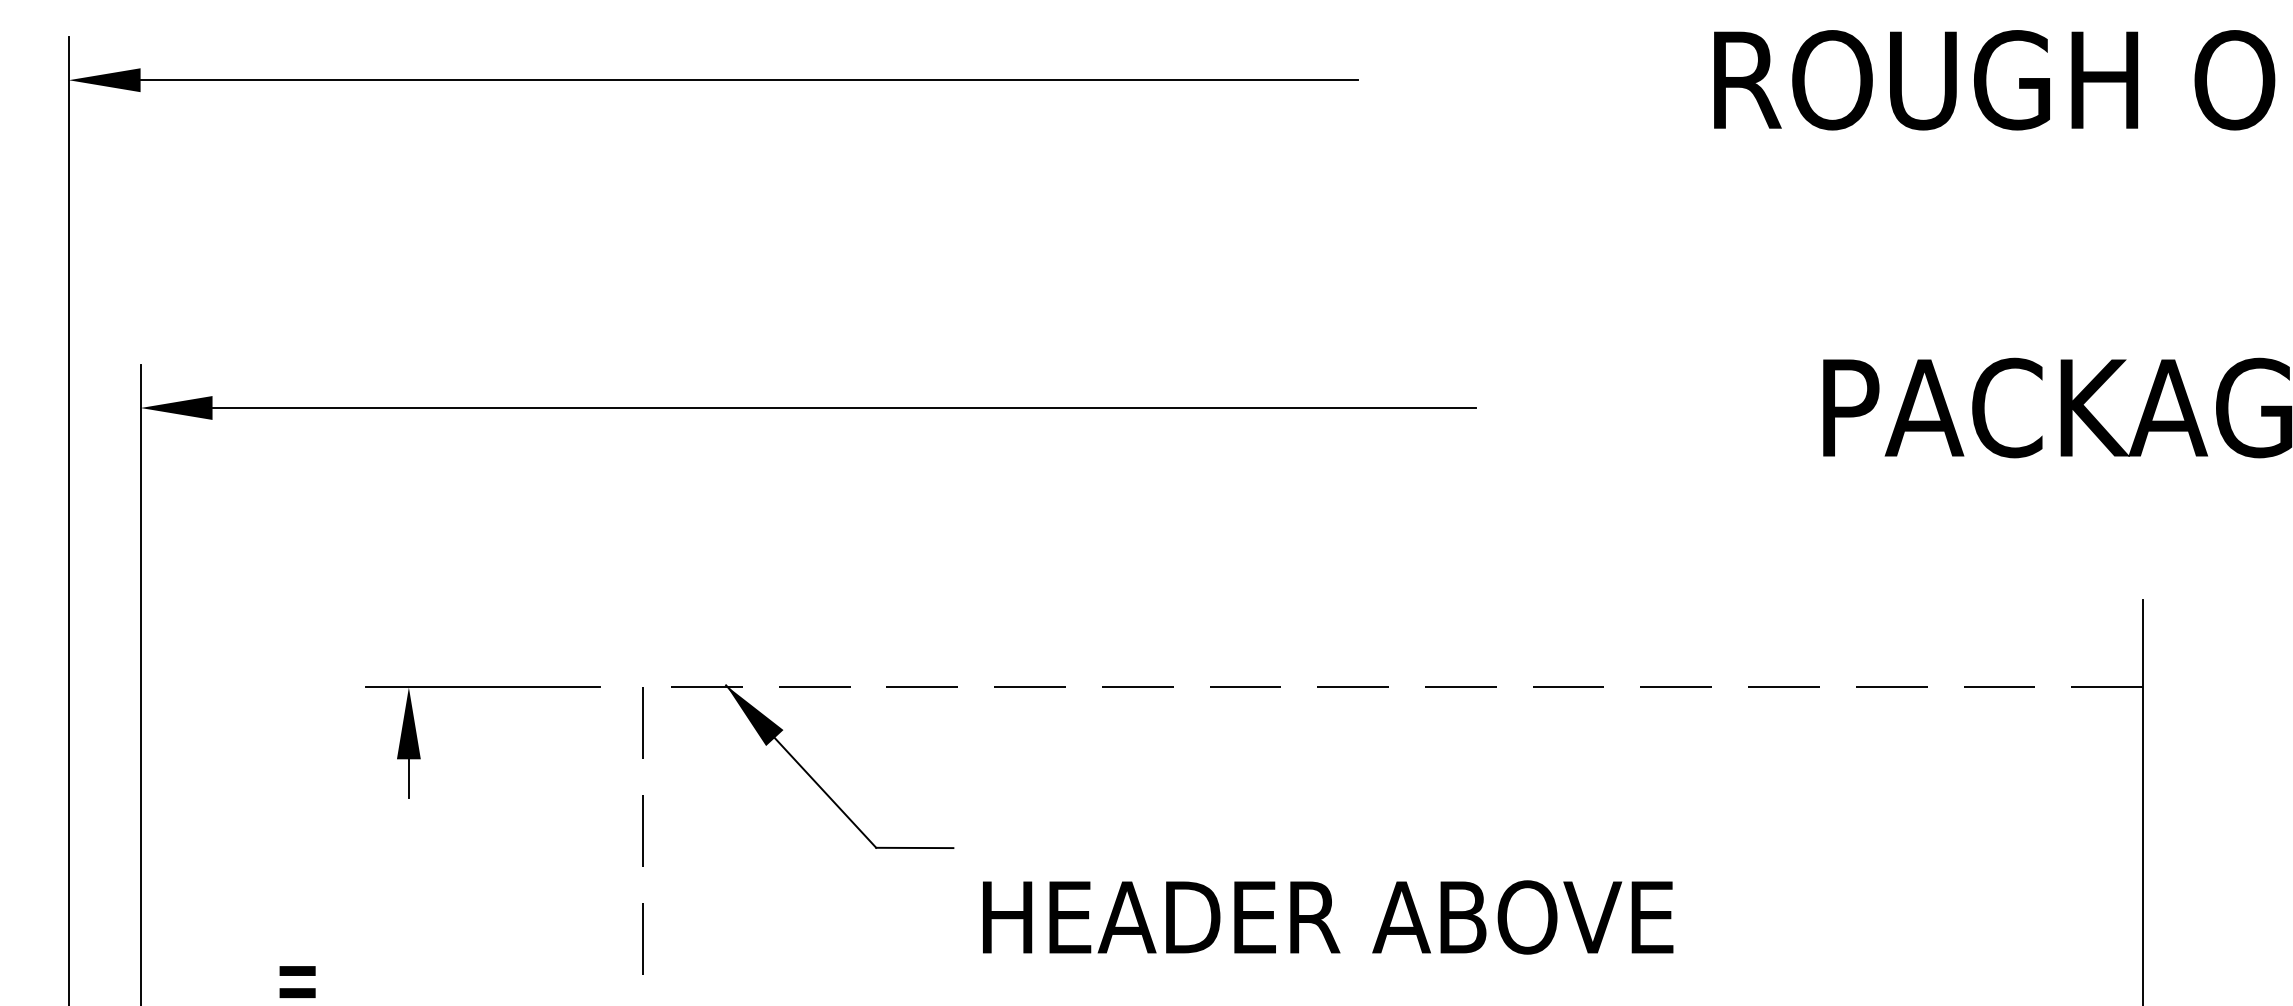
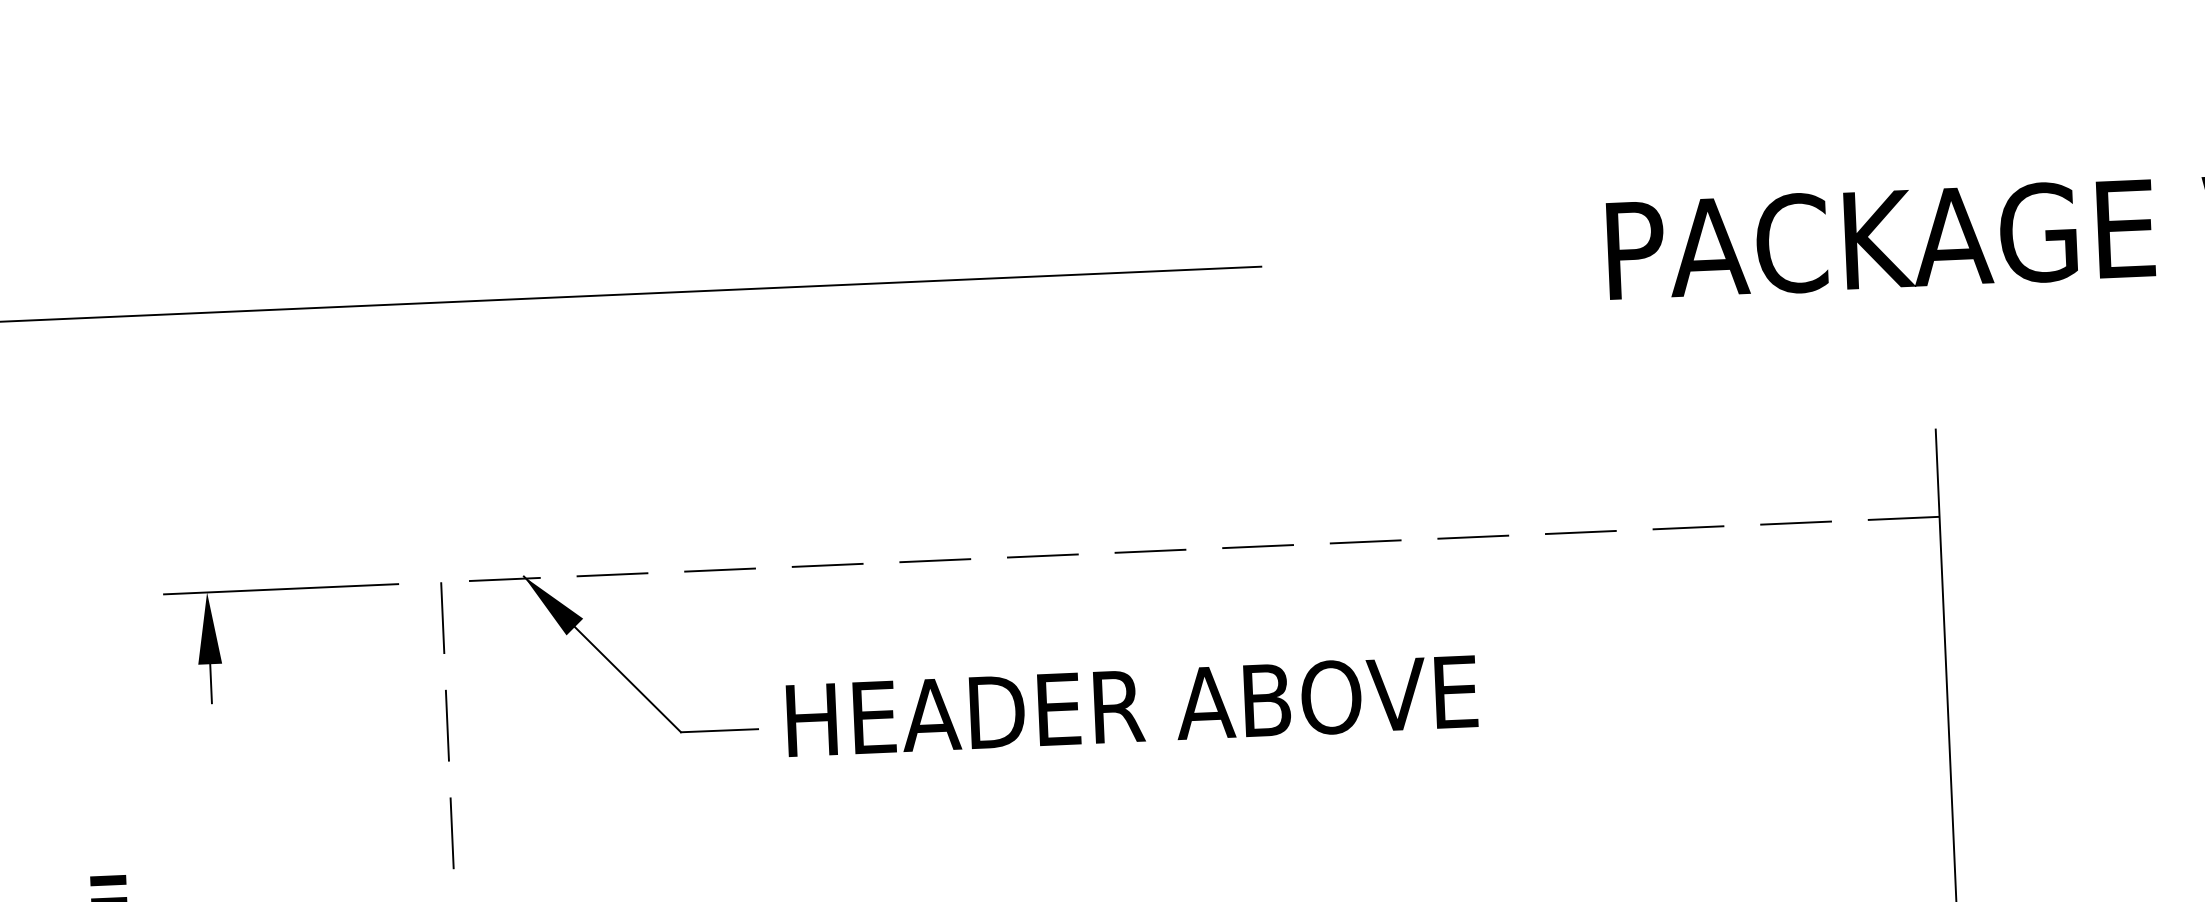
text: (1328, 917) -> (1132, 706), moved

